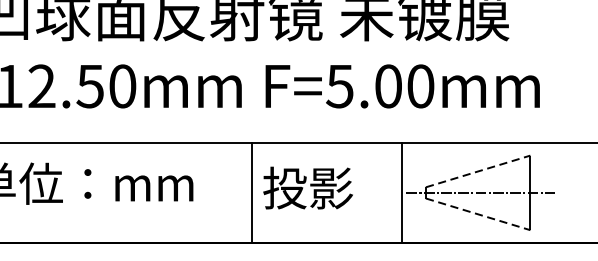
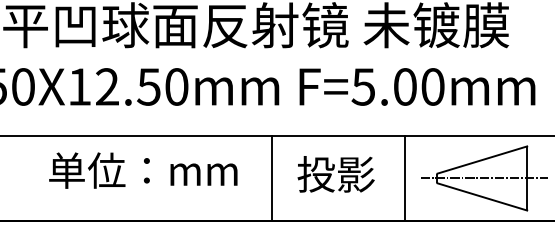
line: (478, 171) -> (482, 160), dashed -> solid
line: (251, 192) -> (271, 178), moved
line: (401, 192) -> (405, 178), moved
line: (478, 213) -> (482, 196), dashed -> solid

